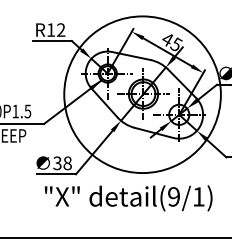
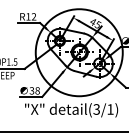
text: (173, 196) -> (96, 109), detail(9/1) -> detail(3/1)

